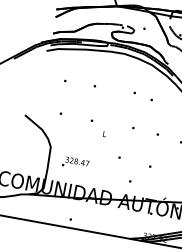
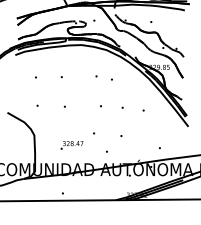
text: (75, 163) -> (71, 145), moved

